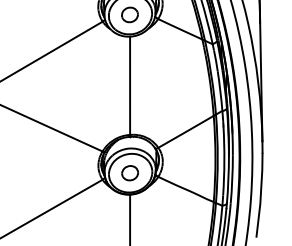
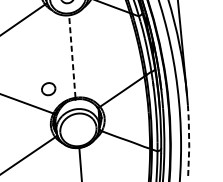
line: (130, 85) -> (72, 56), solid -> dashed
part: (129, 173) -> (48, 89), moved
line: (260, 195) -> (188, 140), solid -> dashed

